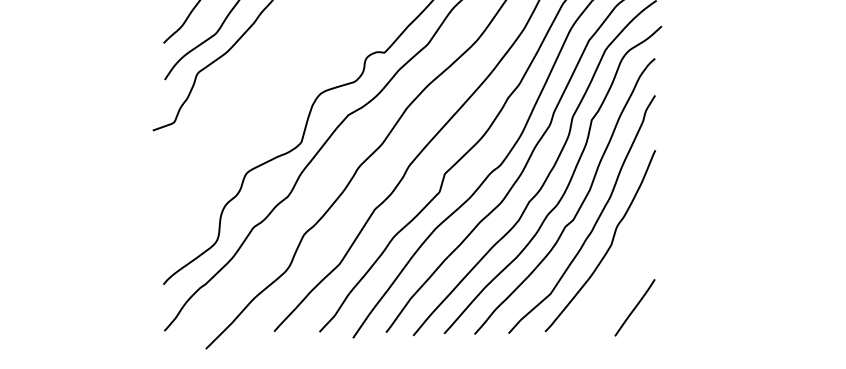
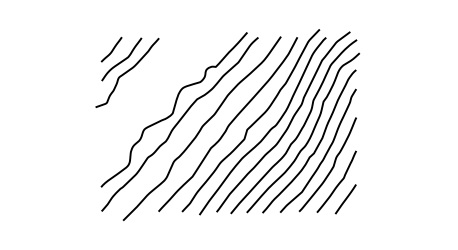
curve: (620, 275) -> (338, 182), added

